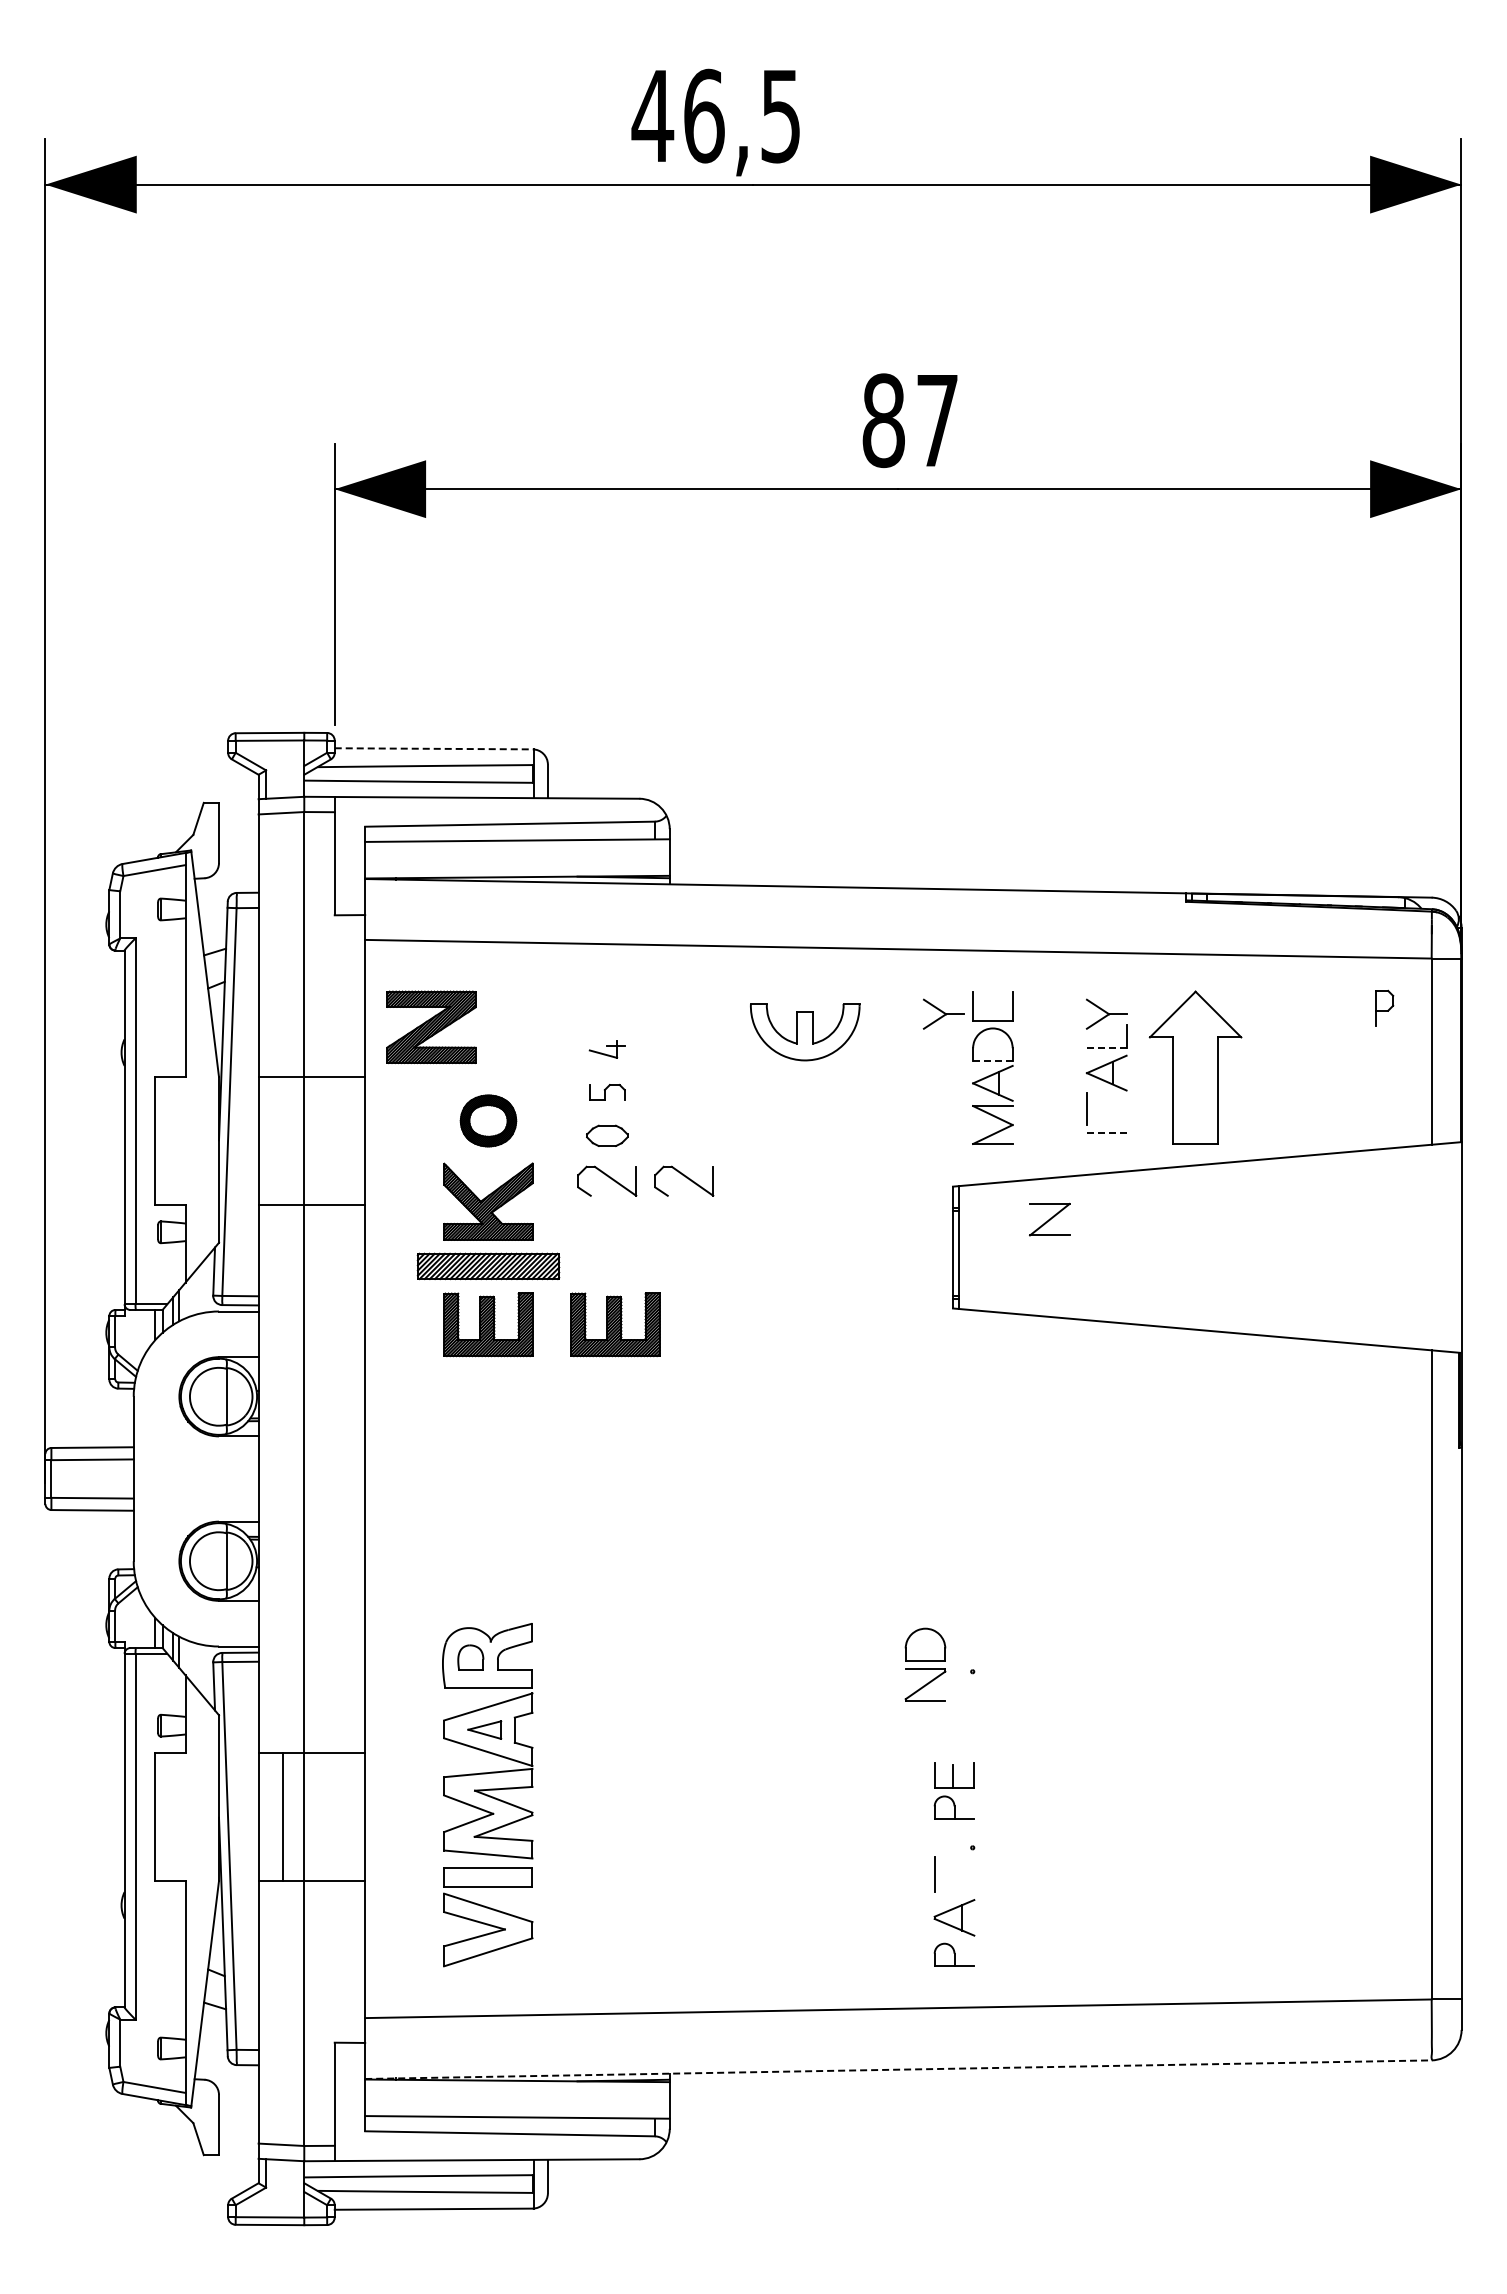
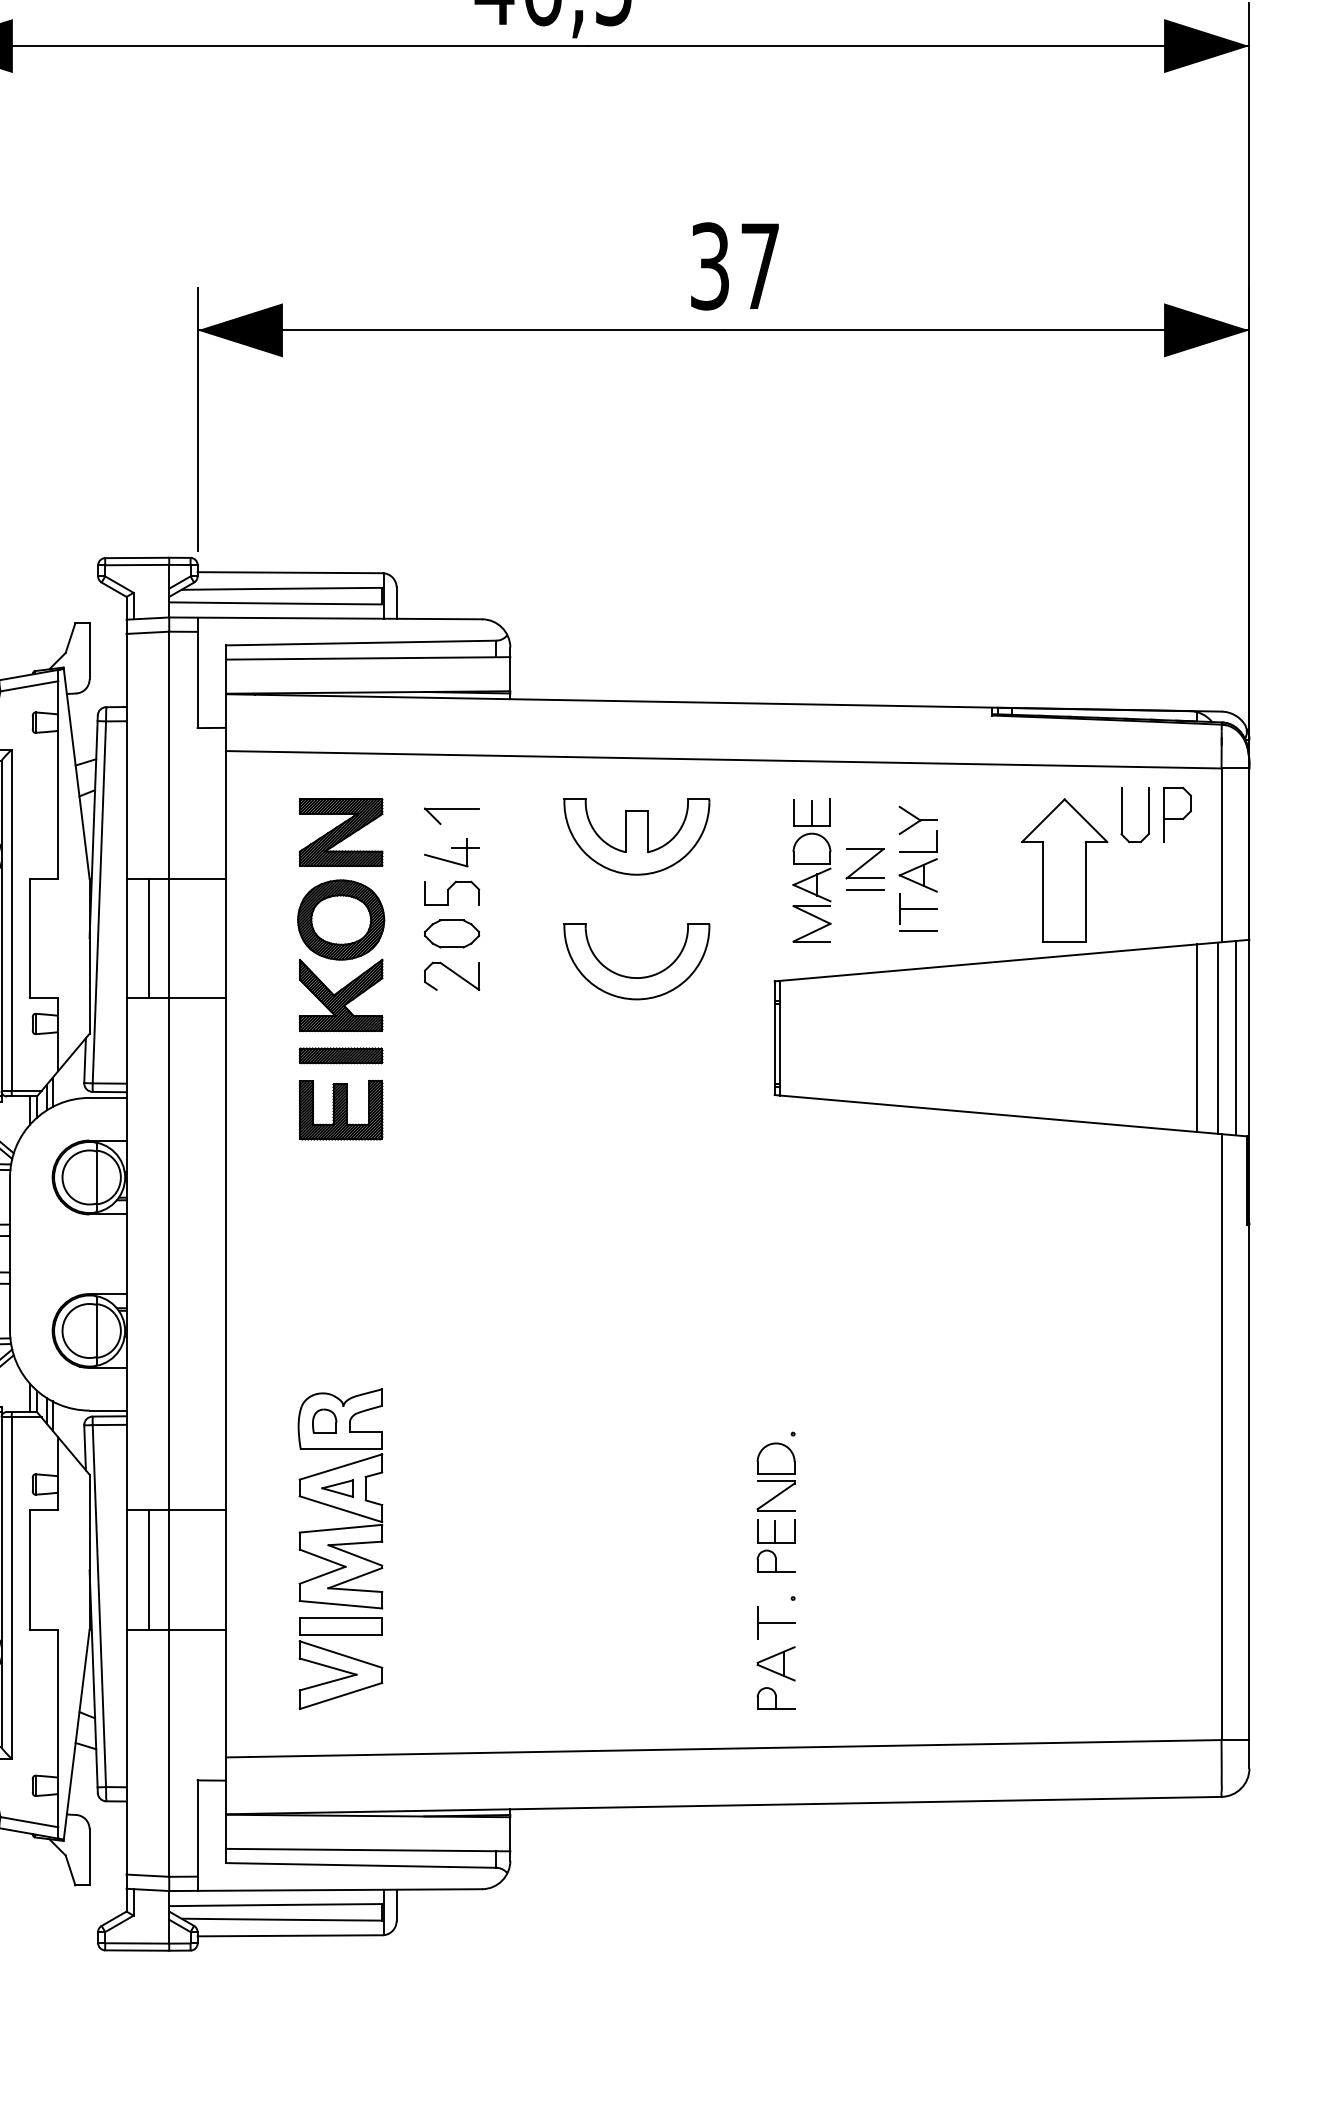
text: (883, 420) -> (709, 266), 87 -> 37
line: (434, 748) -> (290, 572), dashed -> solid
part: (606, 1002) -> (451, 809), added
line: (992, 1006) -> (811, 813), added
part: (1384, 1007) -> (1177, 814), size x1.67
part: (1325, 1008) -> (1122, 815), added
part: (943, 1013) -> (765, 819), removed
part: (431, 1027) -> (341, 832), moved
part: (804, 1032) -> (636, 837), size x1.43
line: (1106, 1048) -> (918, 852), dashed -> solid
part: (606, 1049) -> (451, 853), size x1.67
line: (992, 1060) -> (811, 863), dashed -> solid
part: (1195, 1067) -> (1064, 870), moved
line: (1049, 1088) -> (864, 889), added
part: (607, 1092) -> (452, 893), size x1.67
line: (1106, 1108) -> (918, 908), added
part: (488, 1120) -> (341, 919), size x1.67
line: (1106, 1133) -> (918, 931), dashed -> solid
part: (607, 1135) -> (452, 933), size x1.43
line: (282, 1140) -> (148, 938), added
part: (684, 1180) -> (524, 975), removed
part: (799, 1181) -> (631, 976), added
part: (1049, 1219) -> (864, 863), moved
line: (1405, 1247) -> (1197, 1038), added
line: (1428, 1247) -> (1218, 1038), added
line: (1446, 1247) -> (1235, 1038), added
part: (488, 1266) -> (341, 1055), size x0.62
part: (615, 1324) -> (459, 1110), removed
part: (925, 1664) -> (776, 1476), moved
line: (954, 1874) -> (776, 1623), added
line: (898, 2069) -> (723, 1805), dashed -> solid

